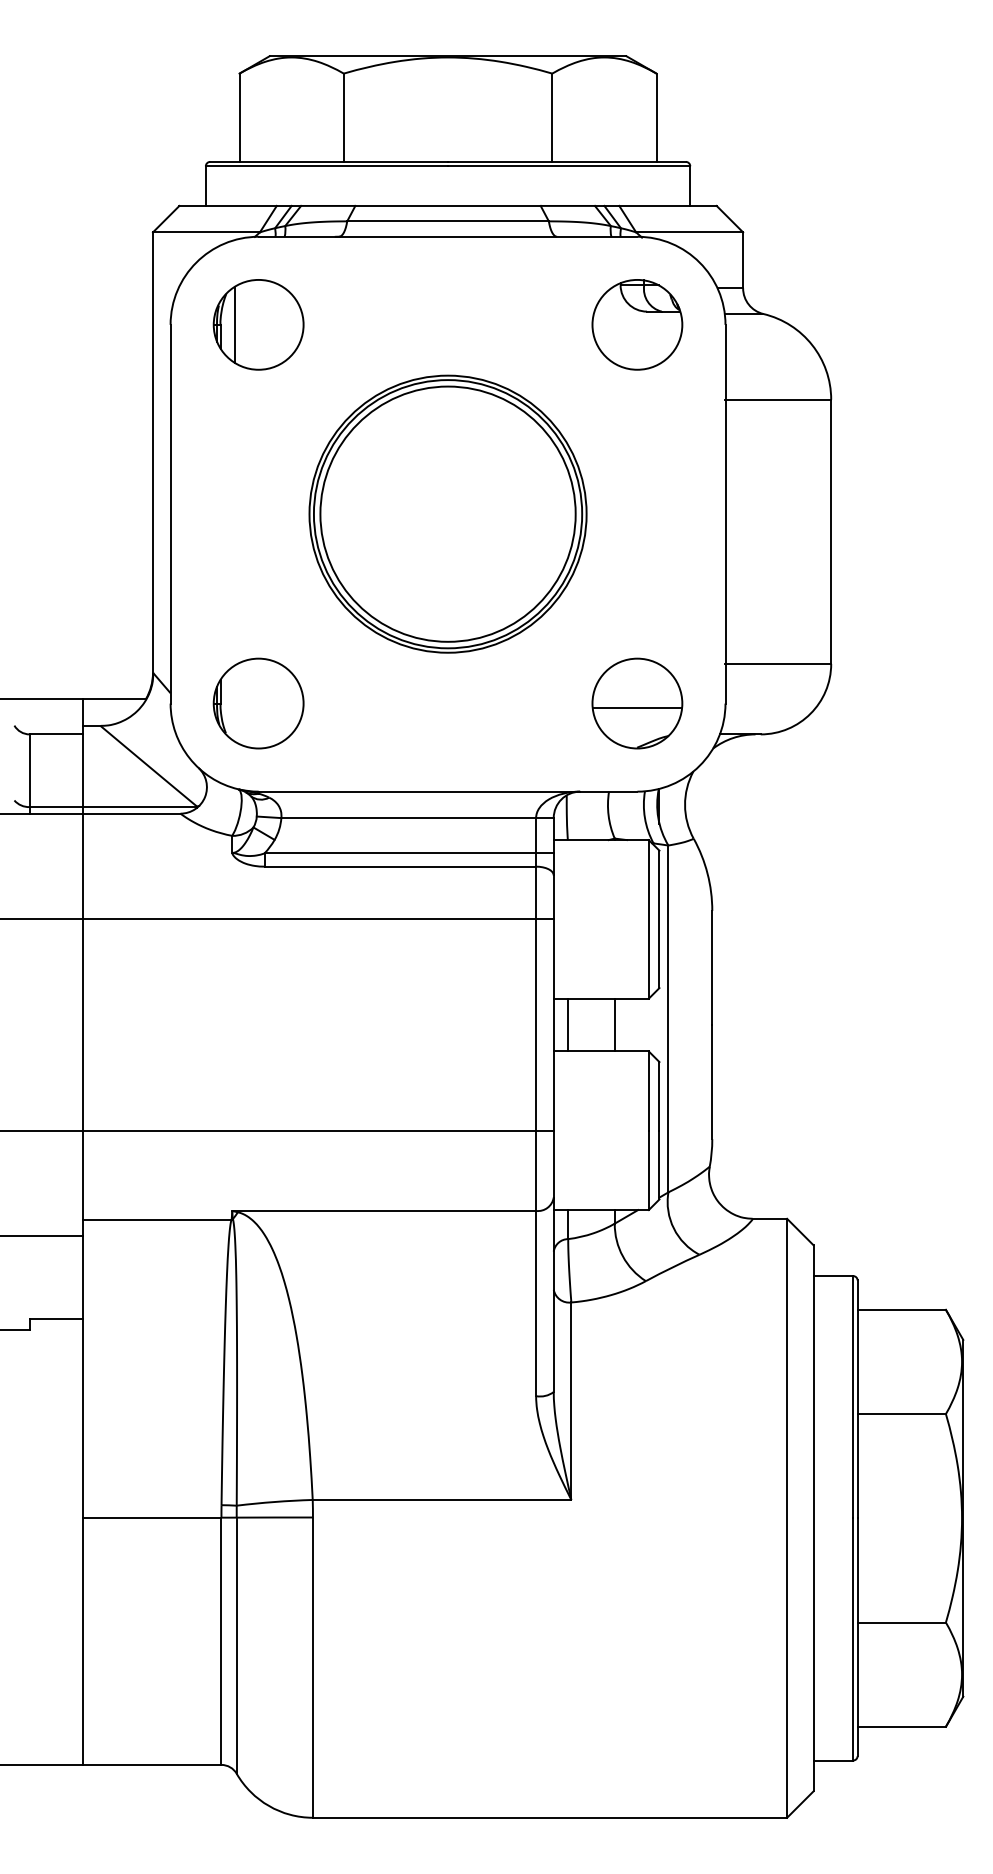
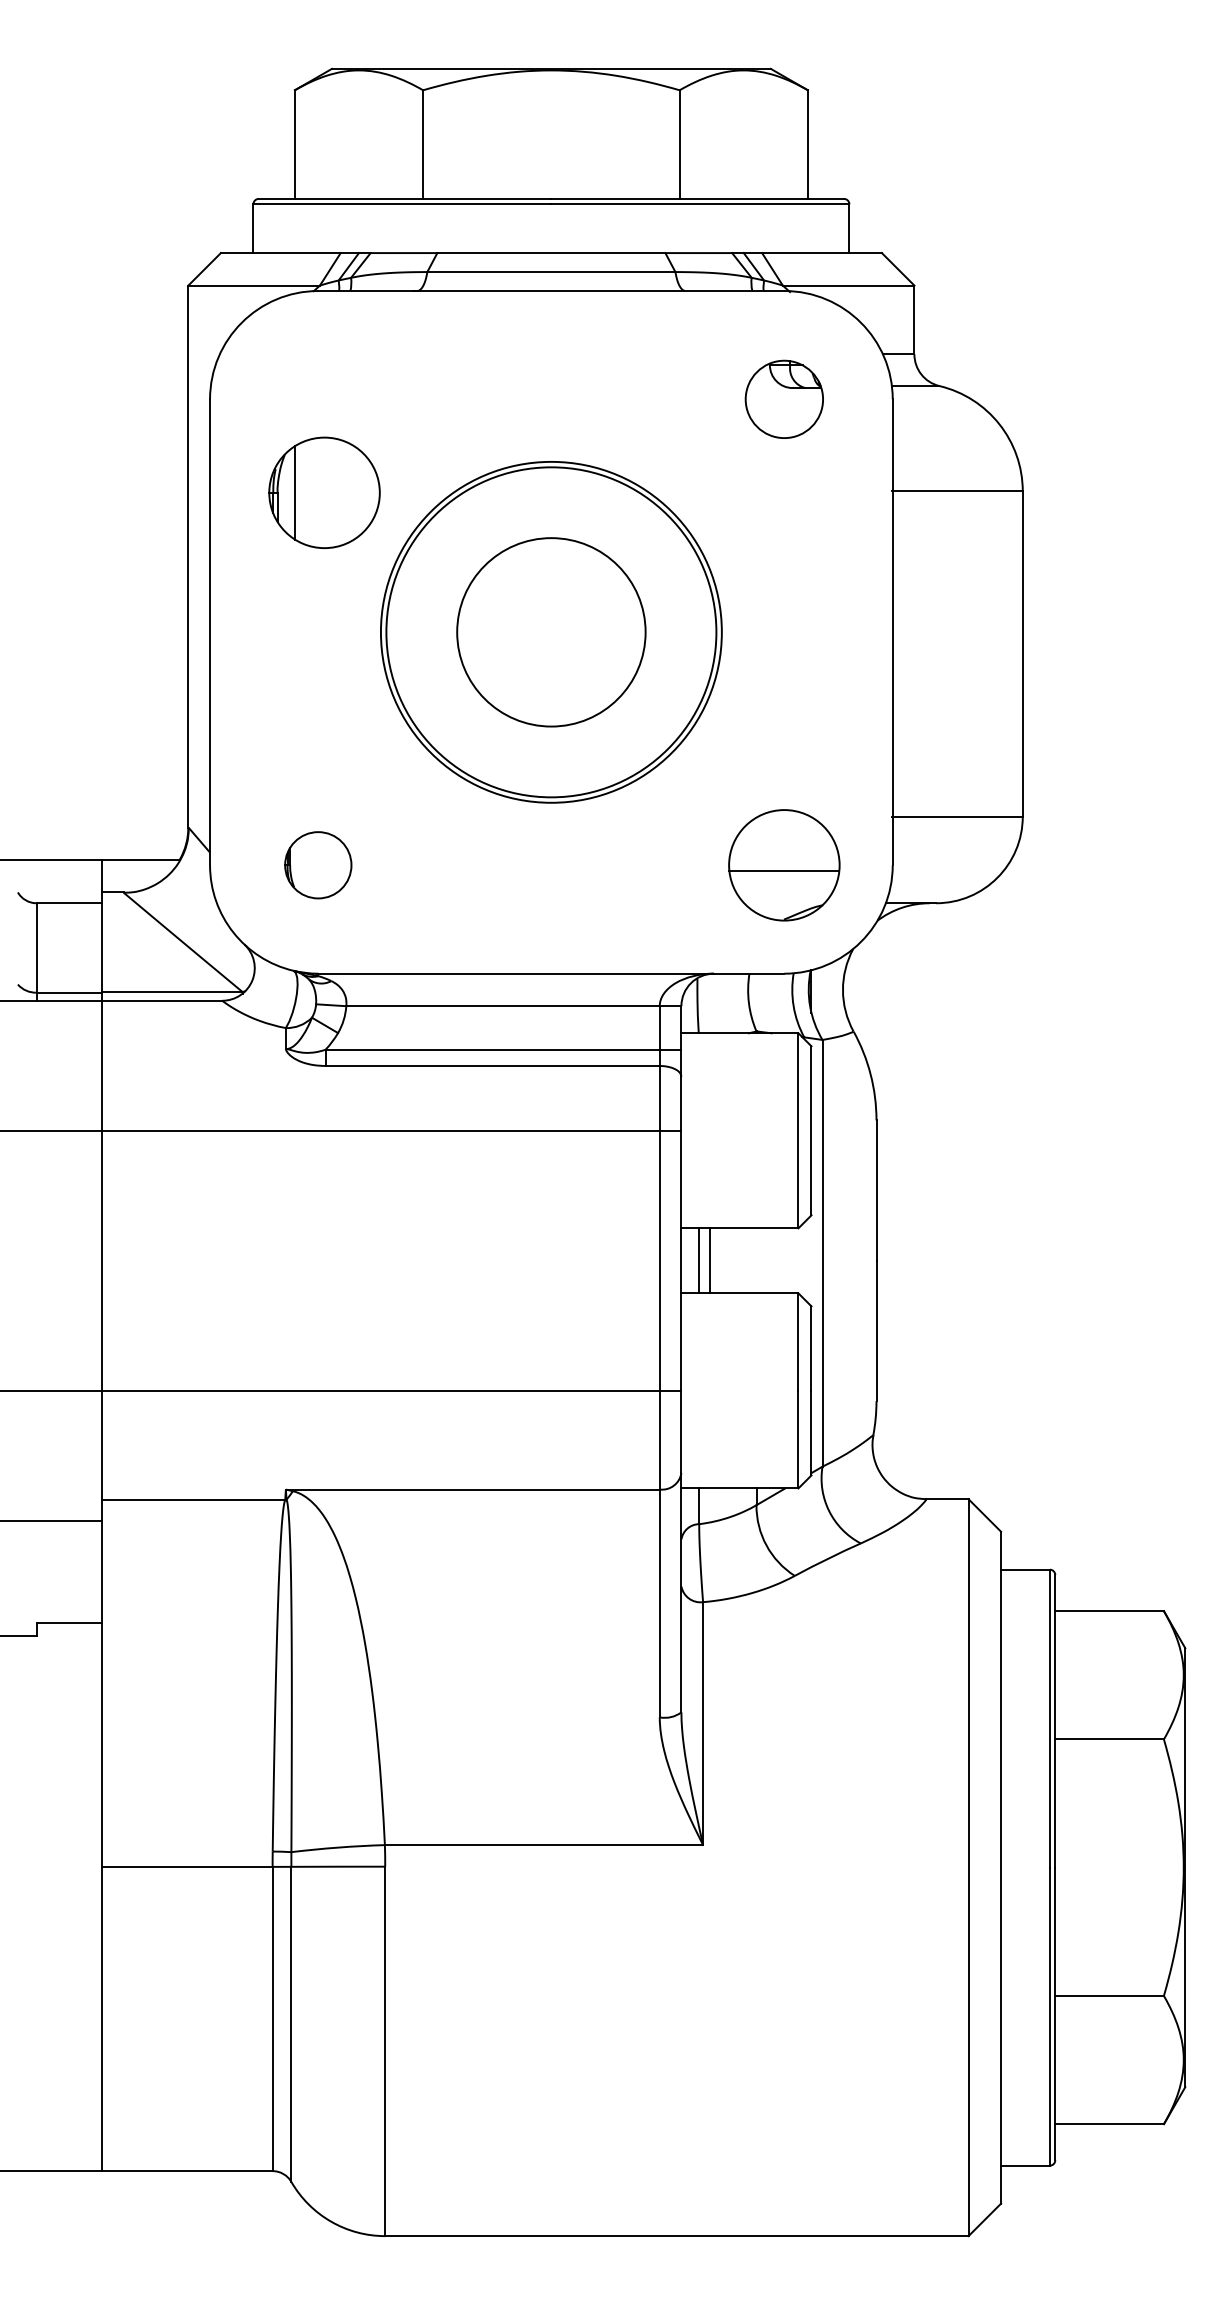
part: (258, 324) -> (324, 492), moved
part: (637, 324) -> (784, 398), size x0.7
circle: (447, 513) -> (550, 631), size x0.6
part: (258, 703) -> (318, 865), size x0.6
line: (614, 1024) -> (709, 1260), moved

